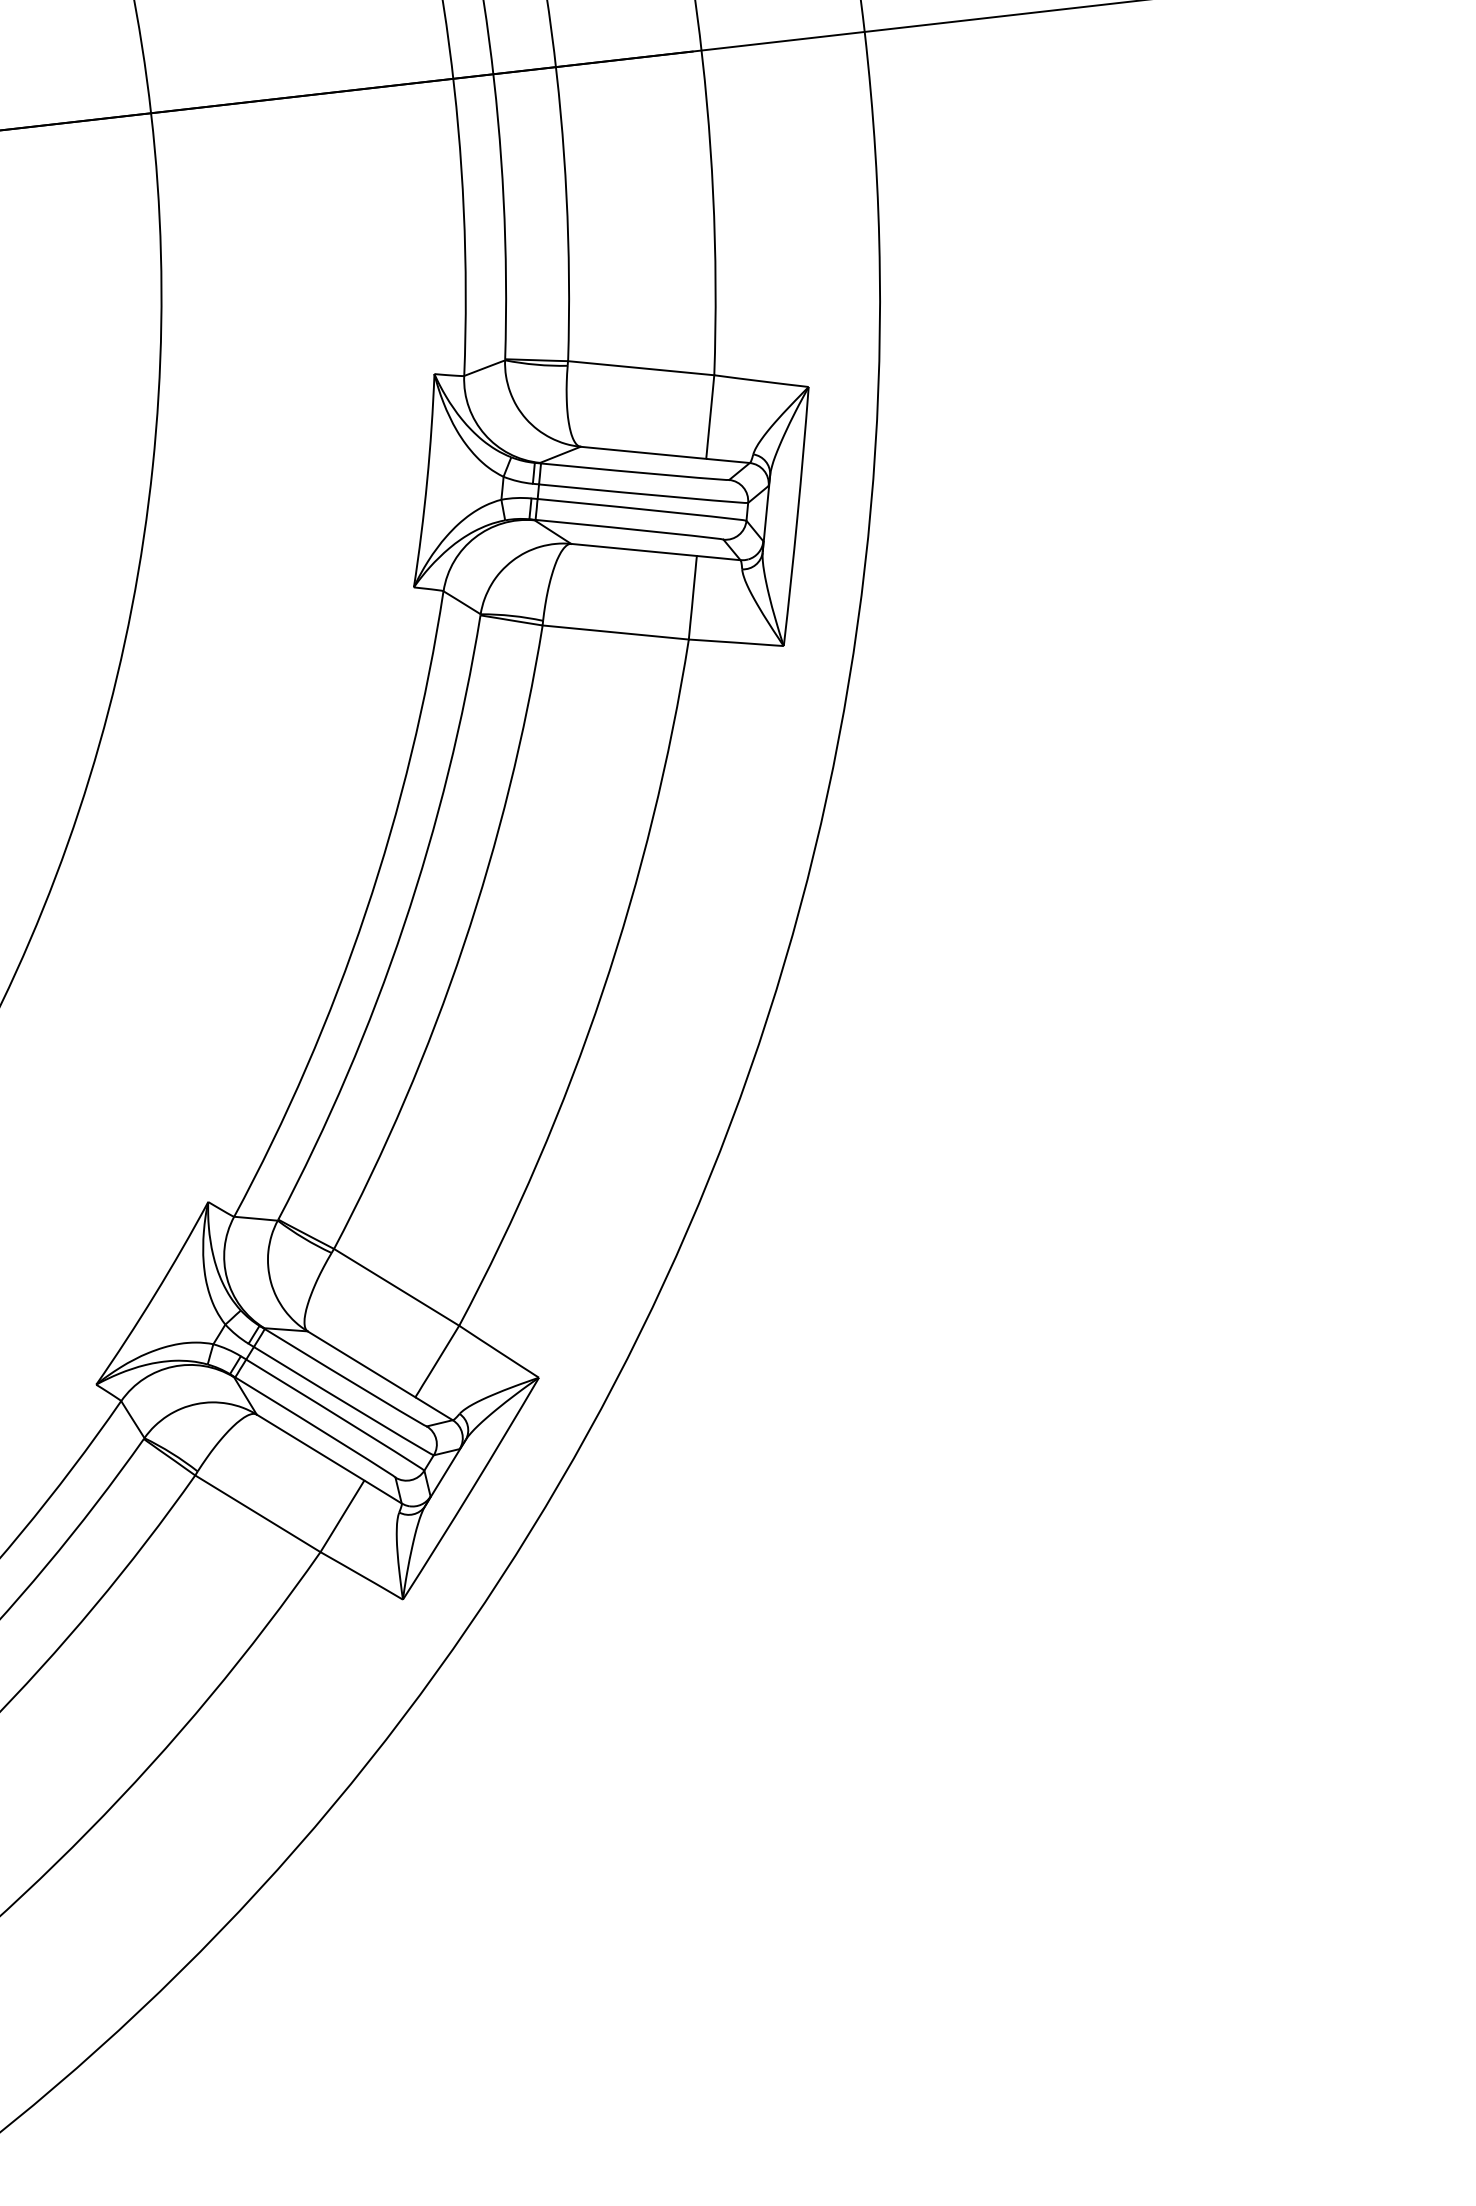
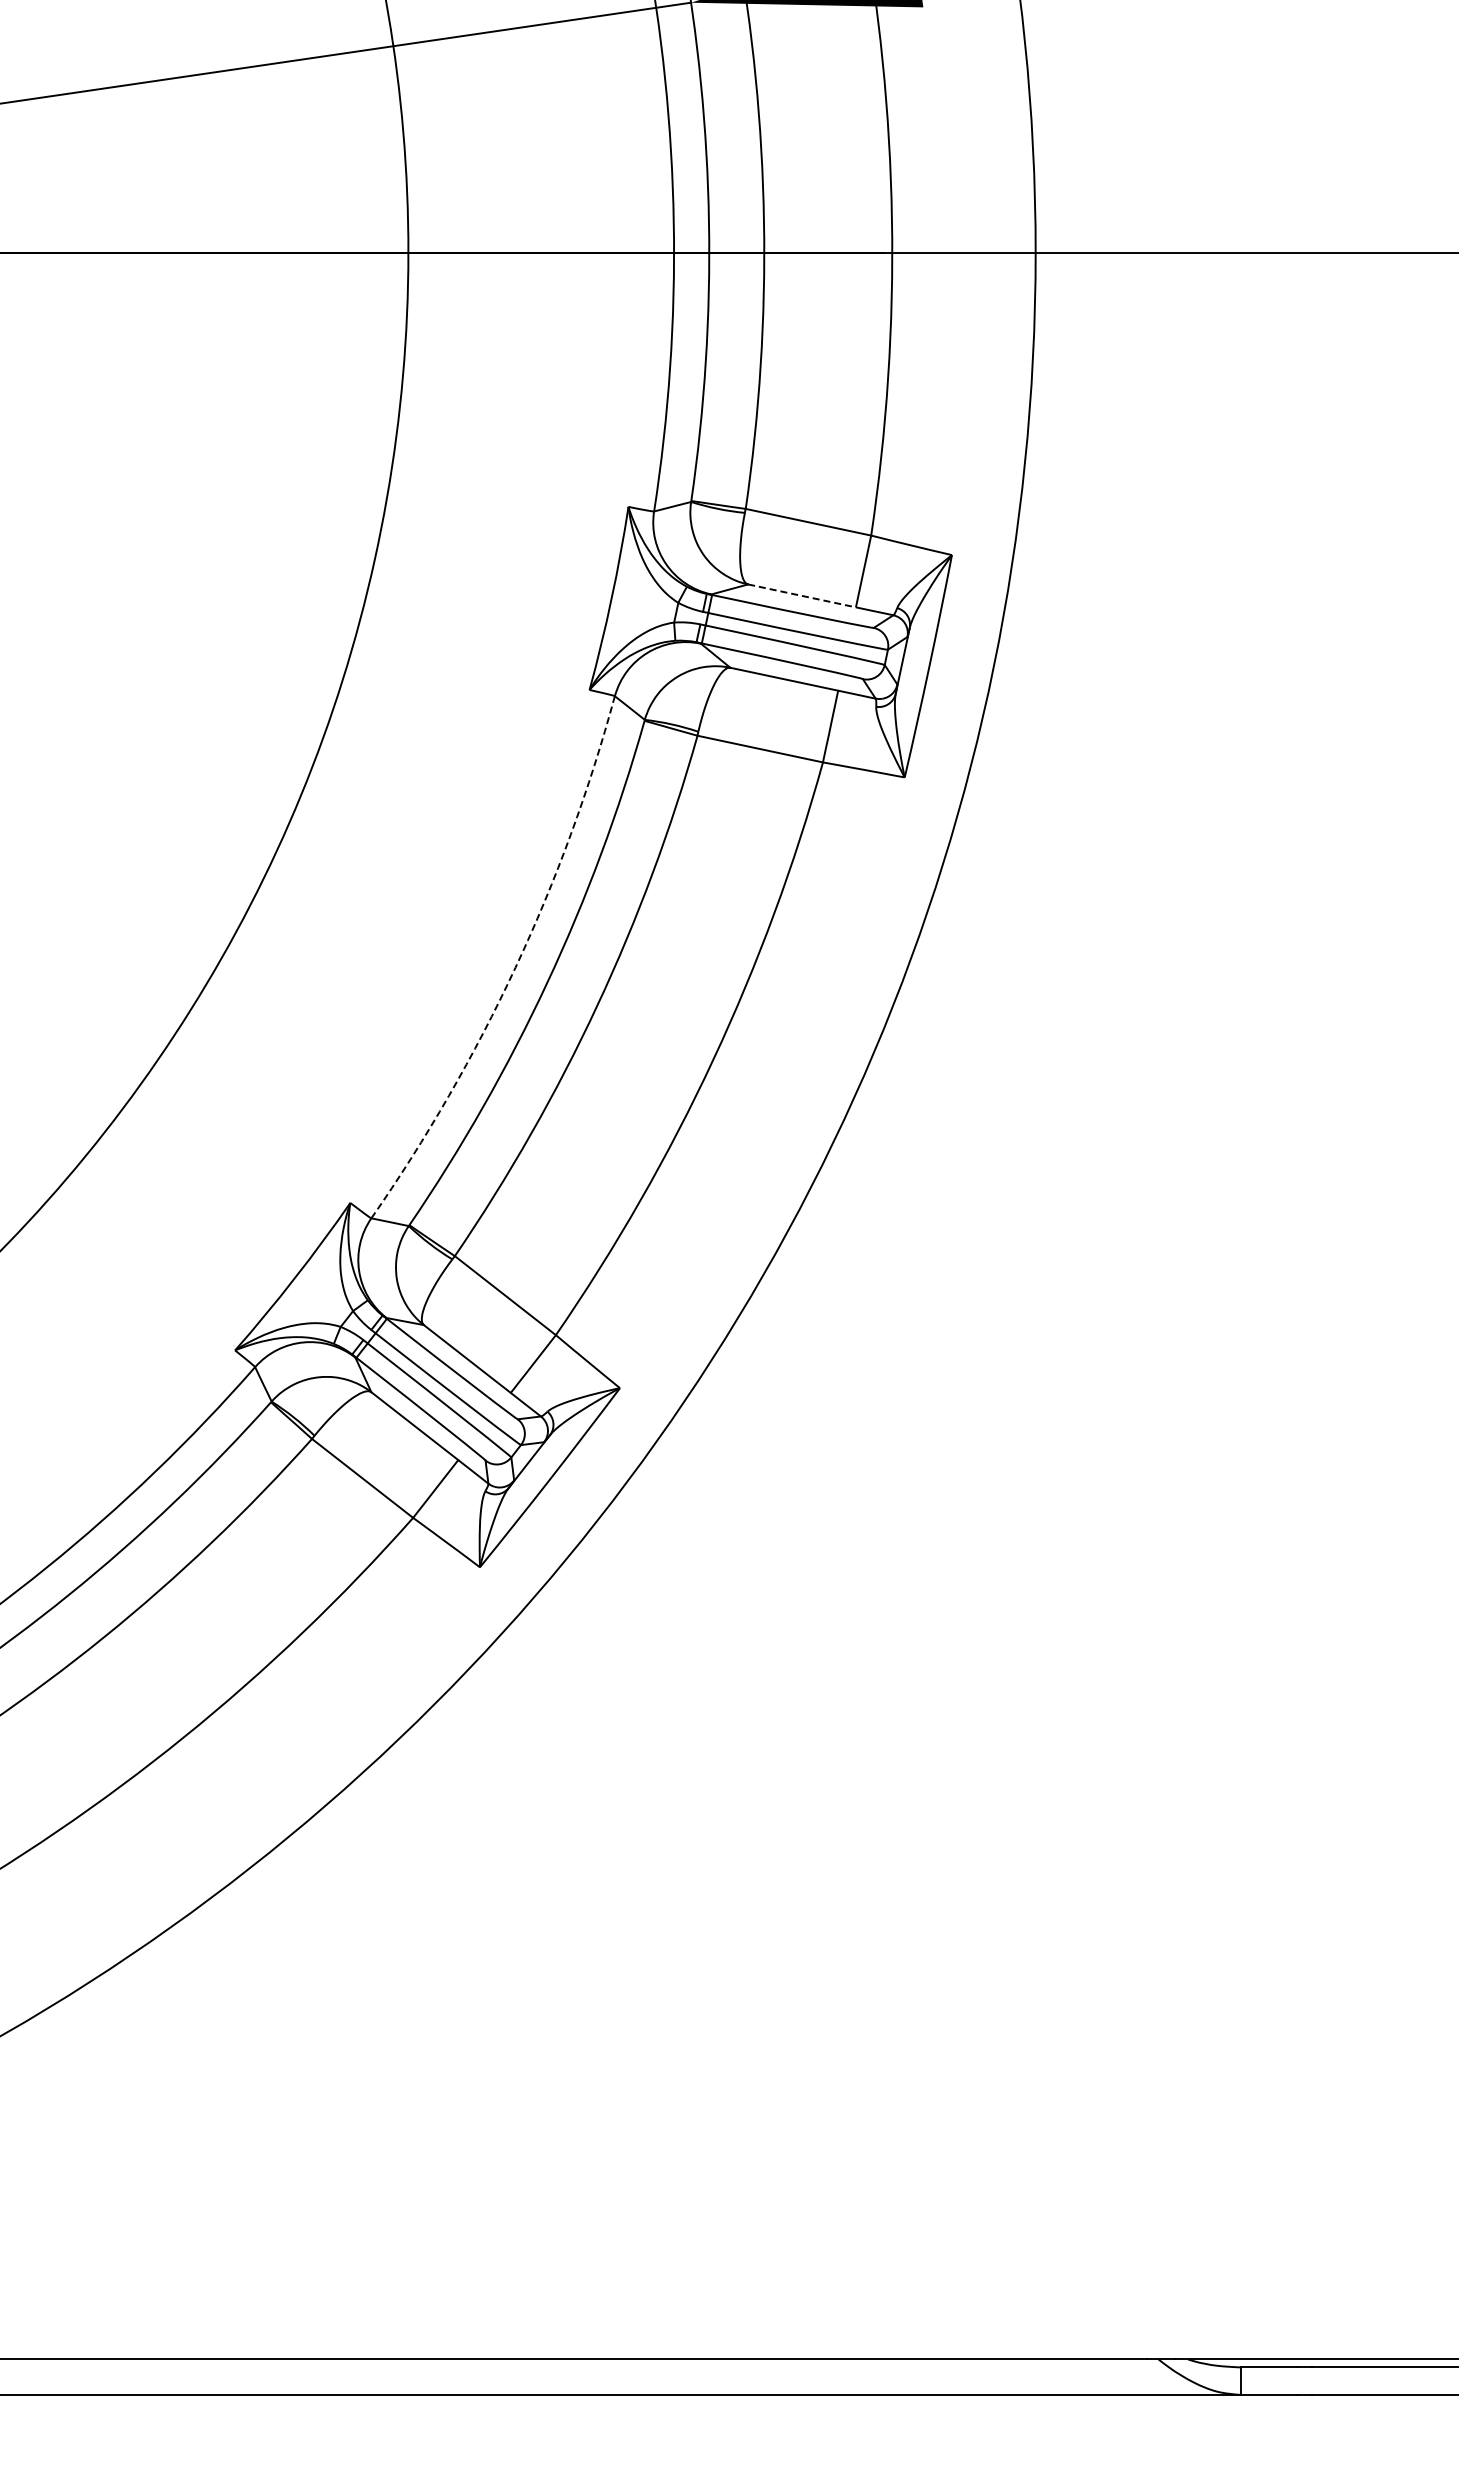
line: (644, 453) -> (802, 596), solid -> dashed
arc: (365, 912) -> (515, 967), solid -> dashed

